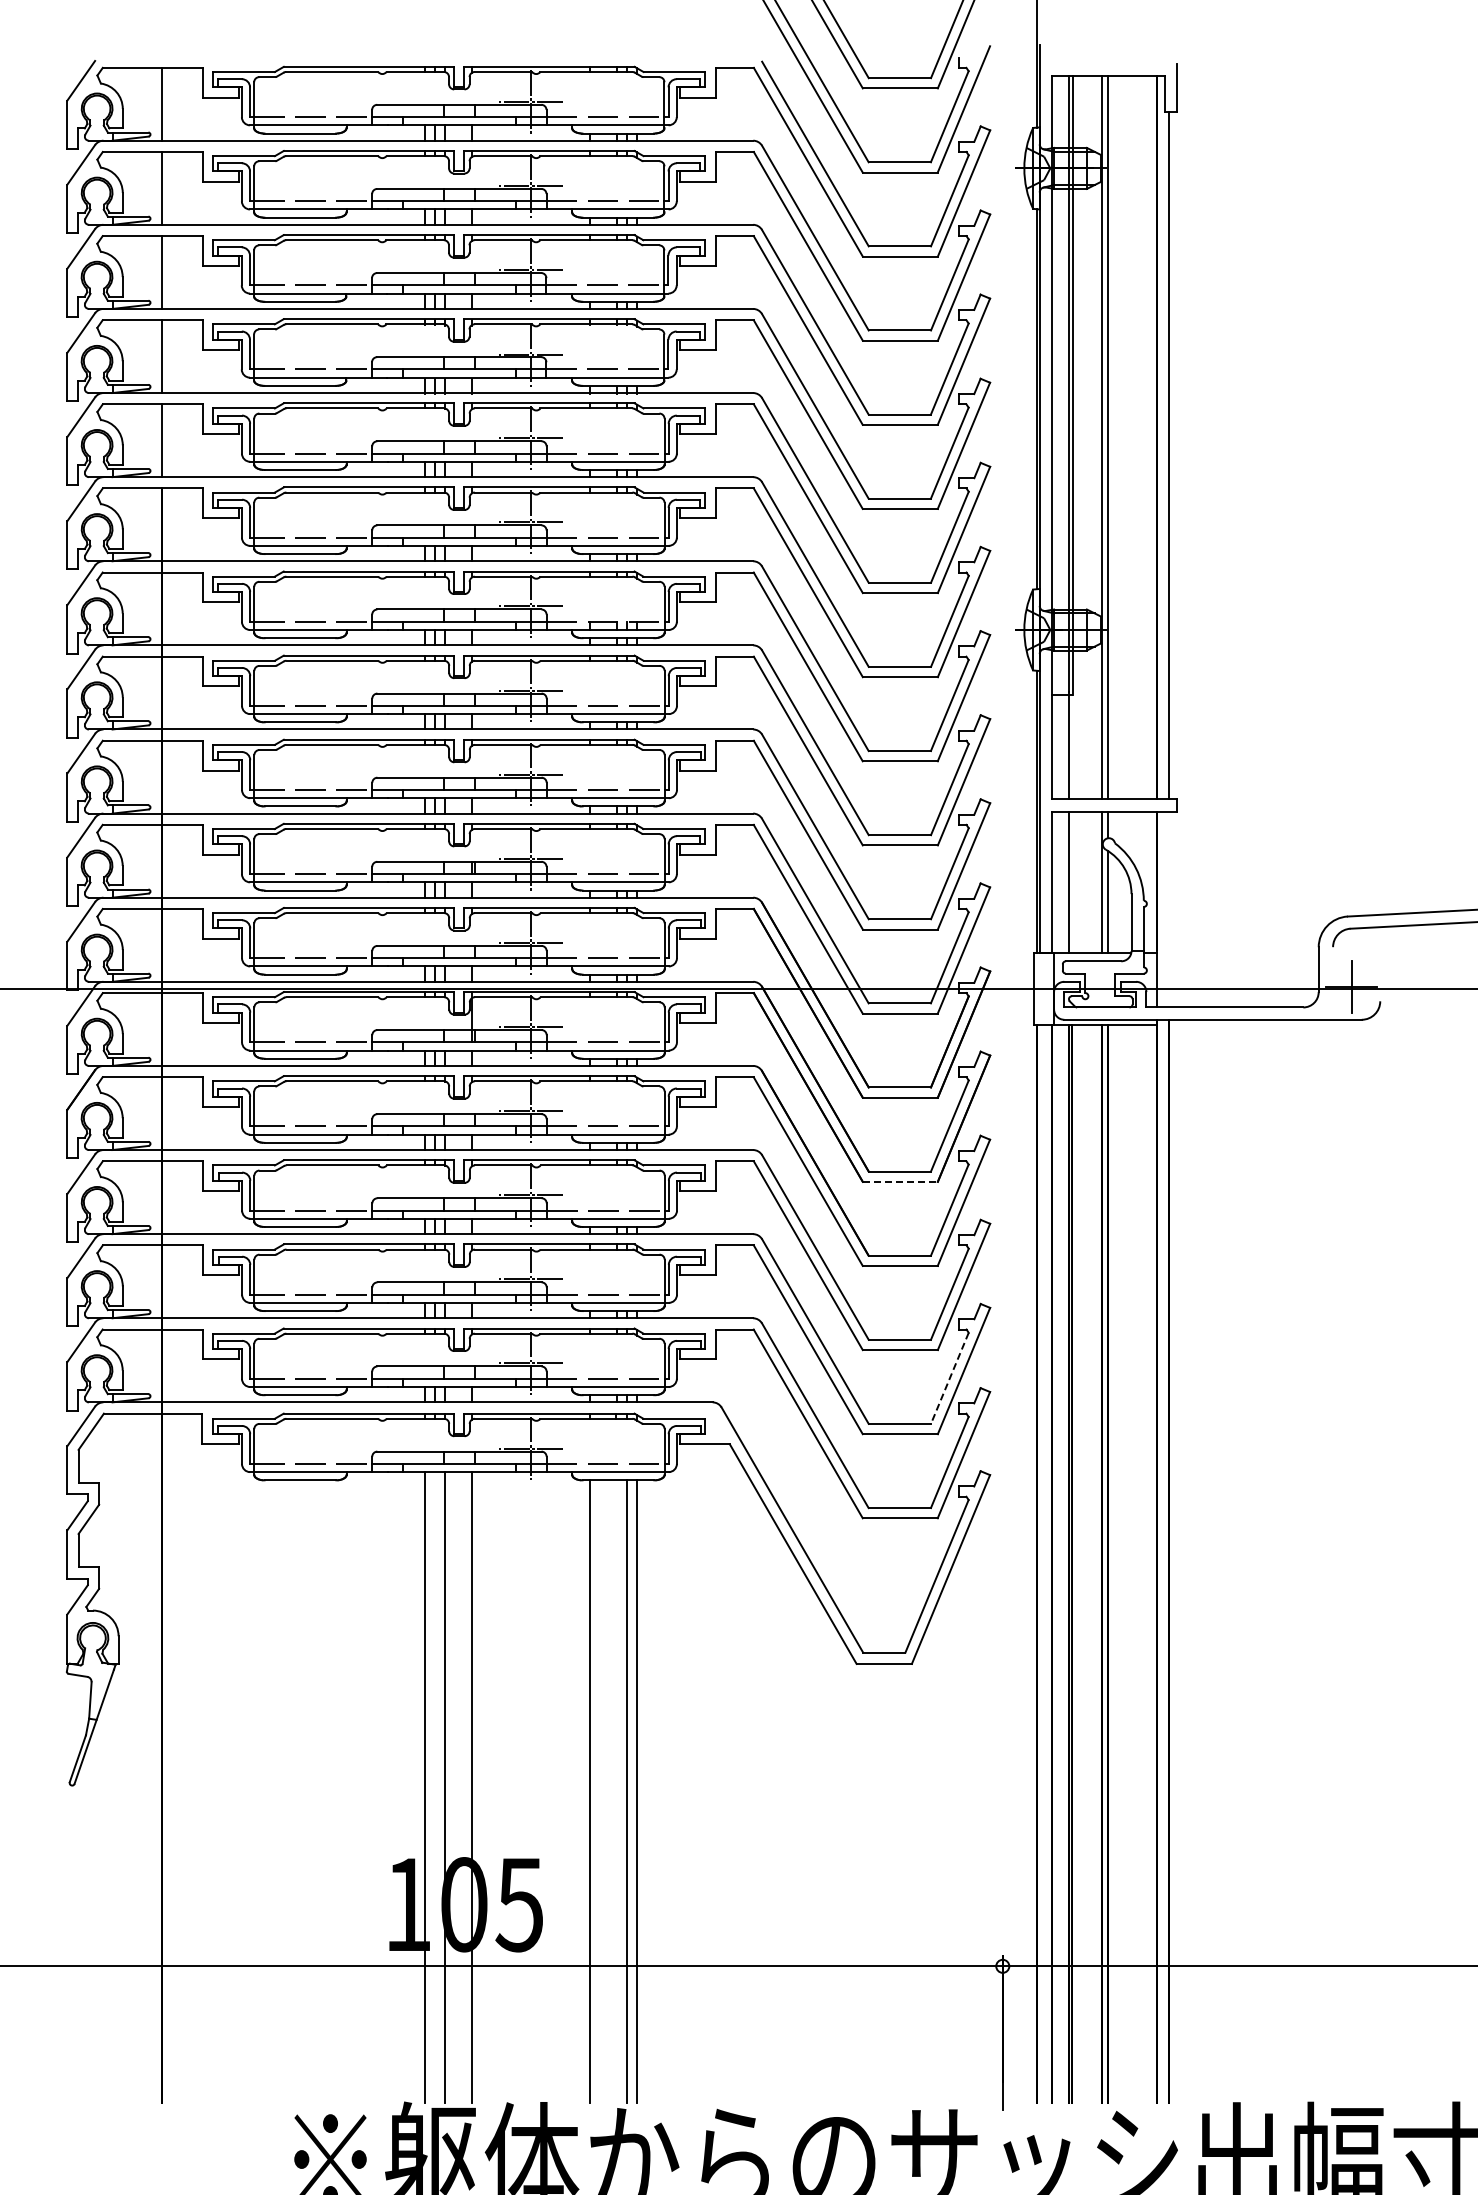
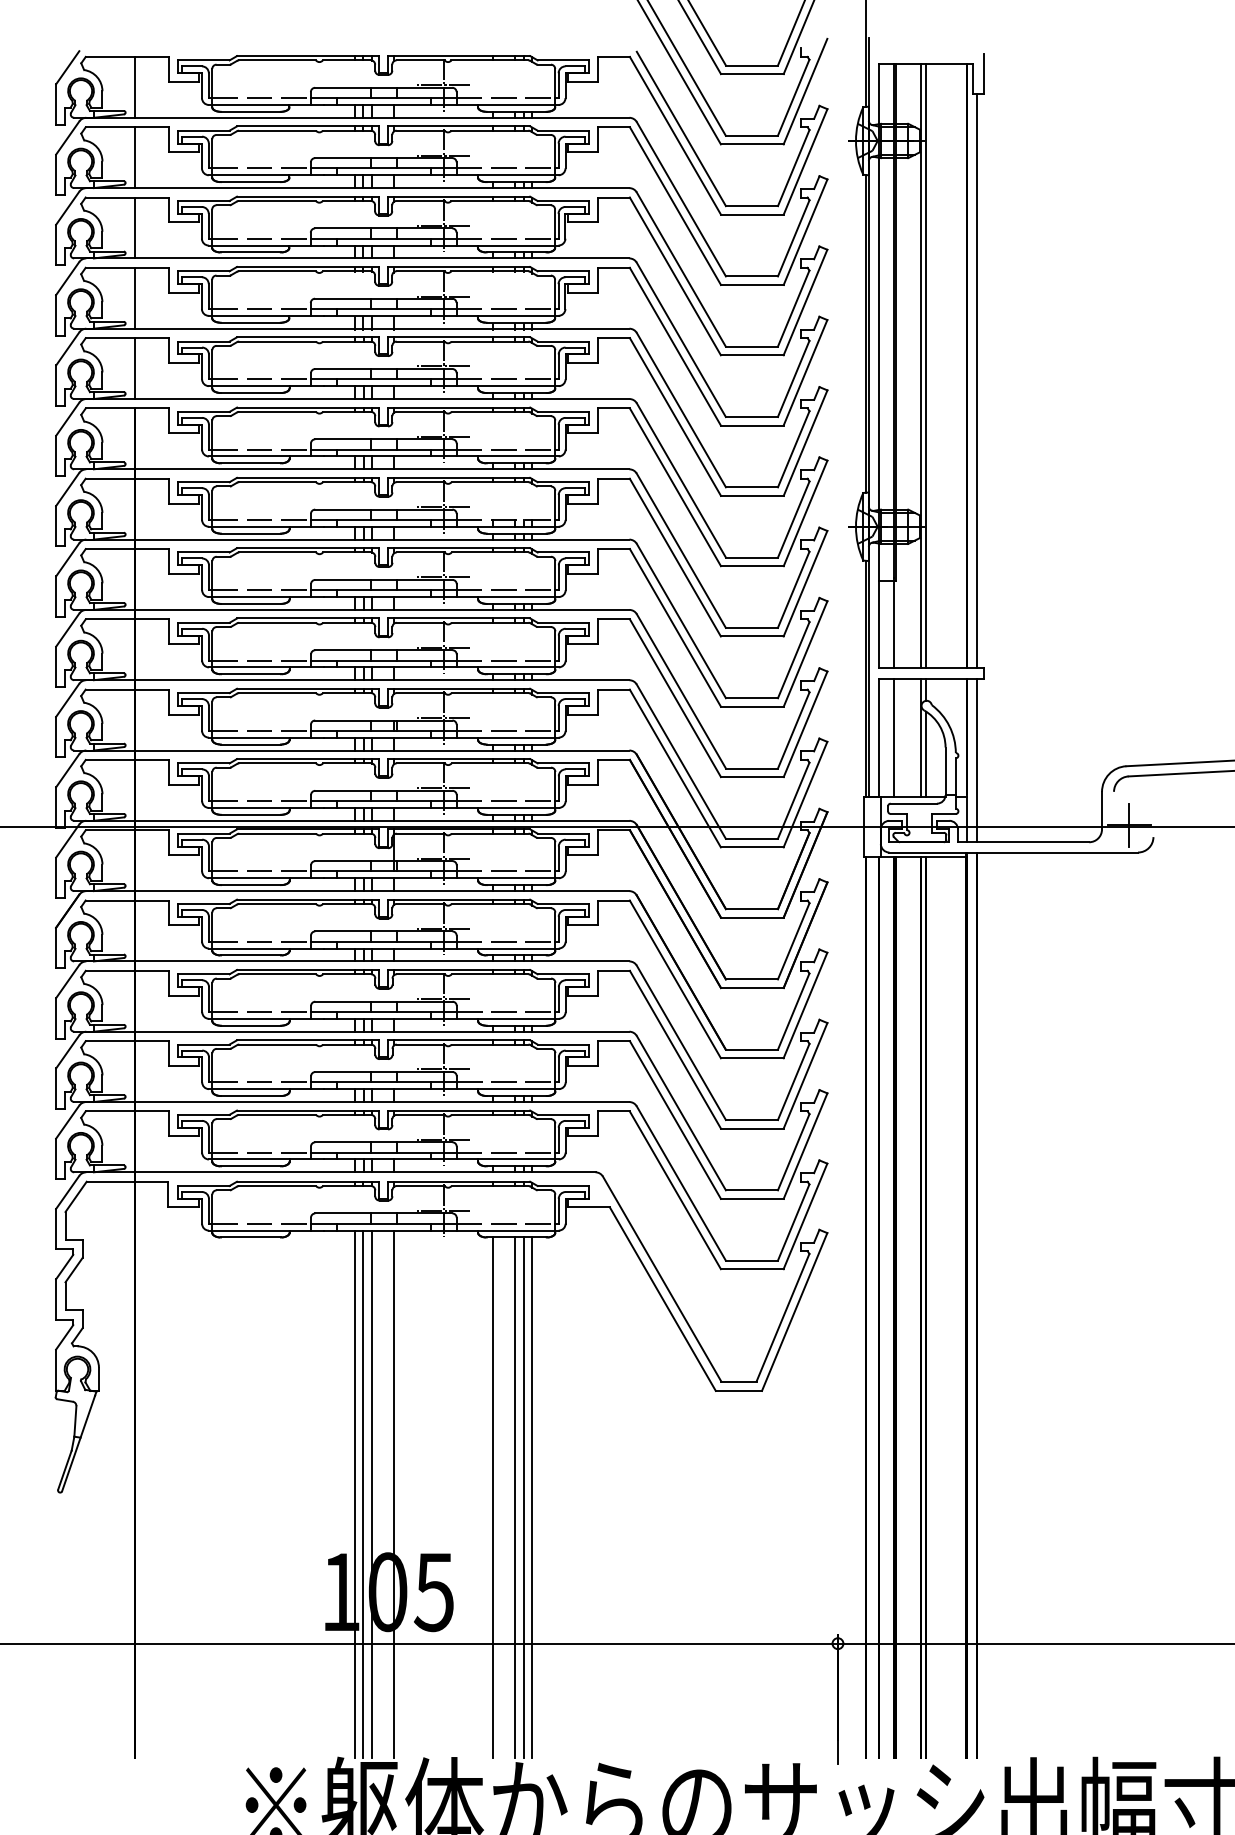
line: (1168, 909) -> (976, 760), added
line: (900, 1181) -> (752, 987), dashed -> solid
line: (949, 1378) -> (793, 1152), dashed -> solid
line: (434, 1787) -> (362, 1494), added
line: (616, 1791) -> (515, 1497), added

